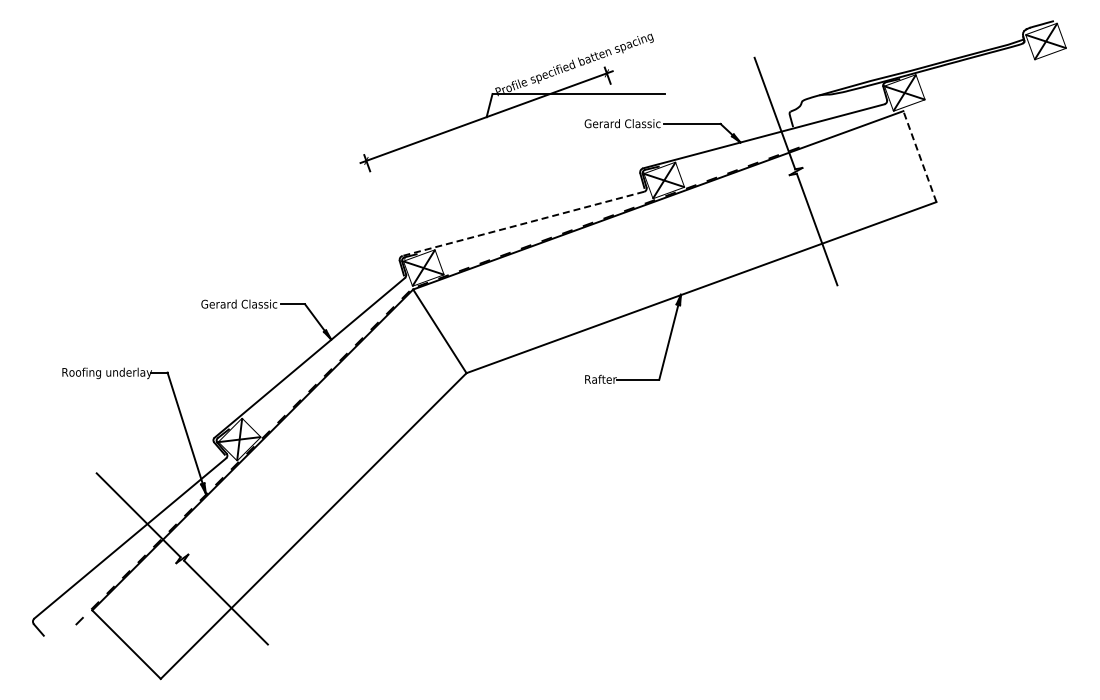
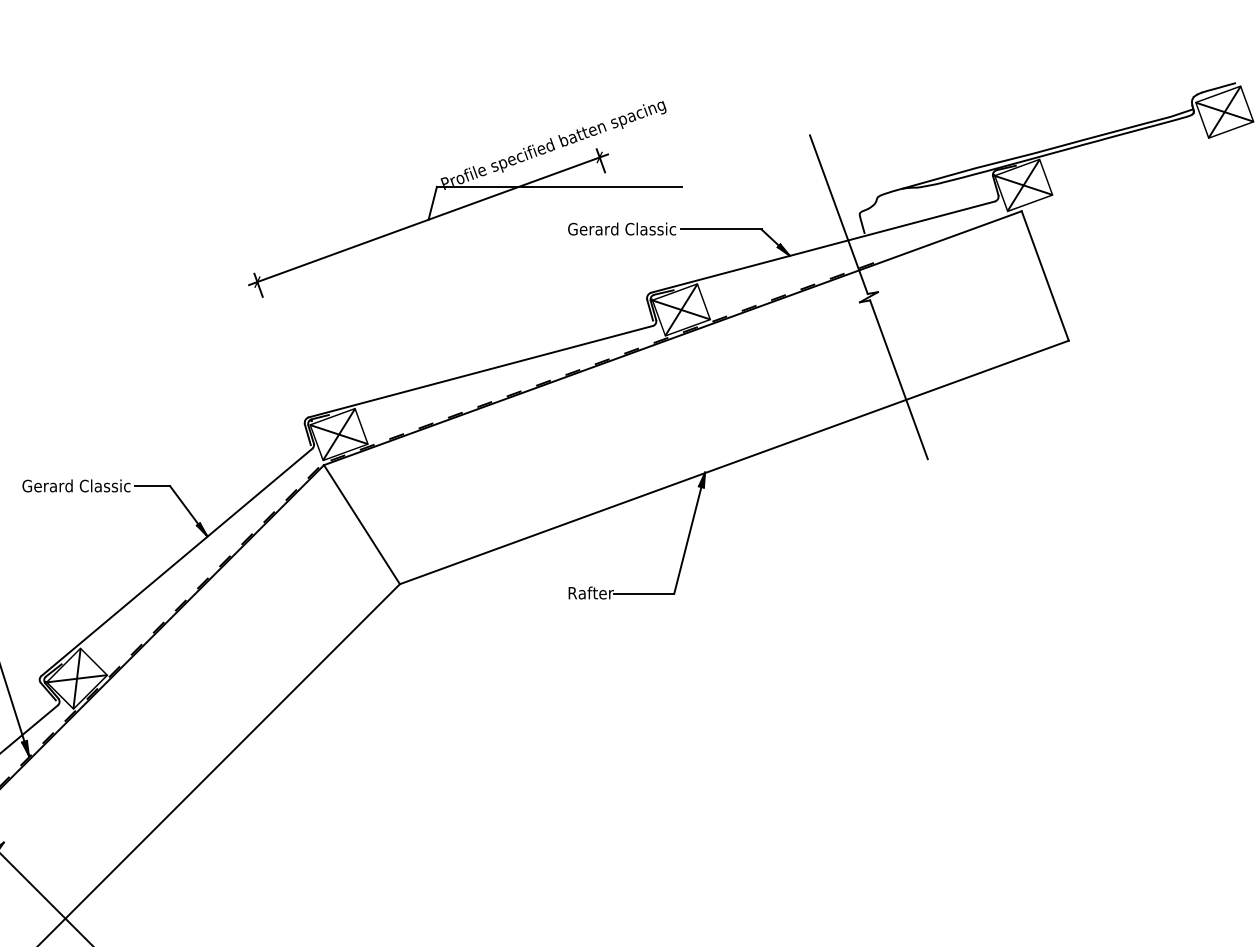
line: (919, 156) -> (1044, 275), dashed -> solid
line: (523, 223) -> (481, 371), dashed -> solid

